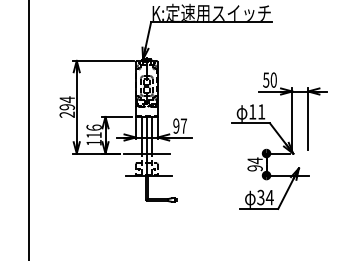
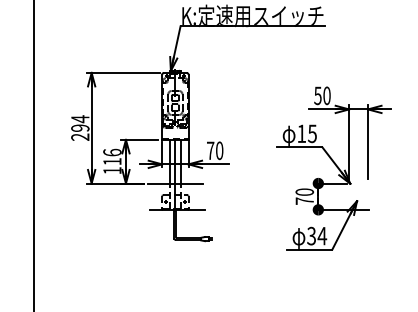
text: (261, 111) -> (312, 133), 11 -> 15
text: (180, 125) -> (215, 150), 97 -> 70
text: (254, 164) -> (304, 196), 94 -> 70

